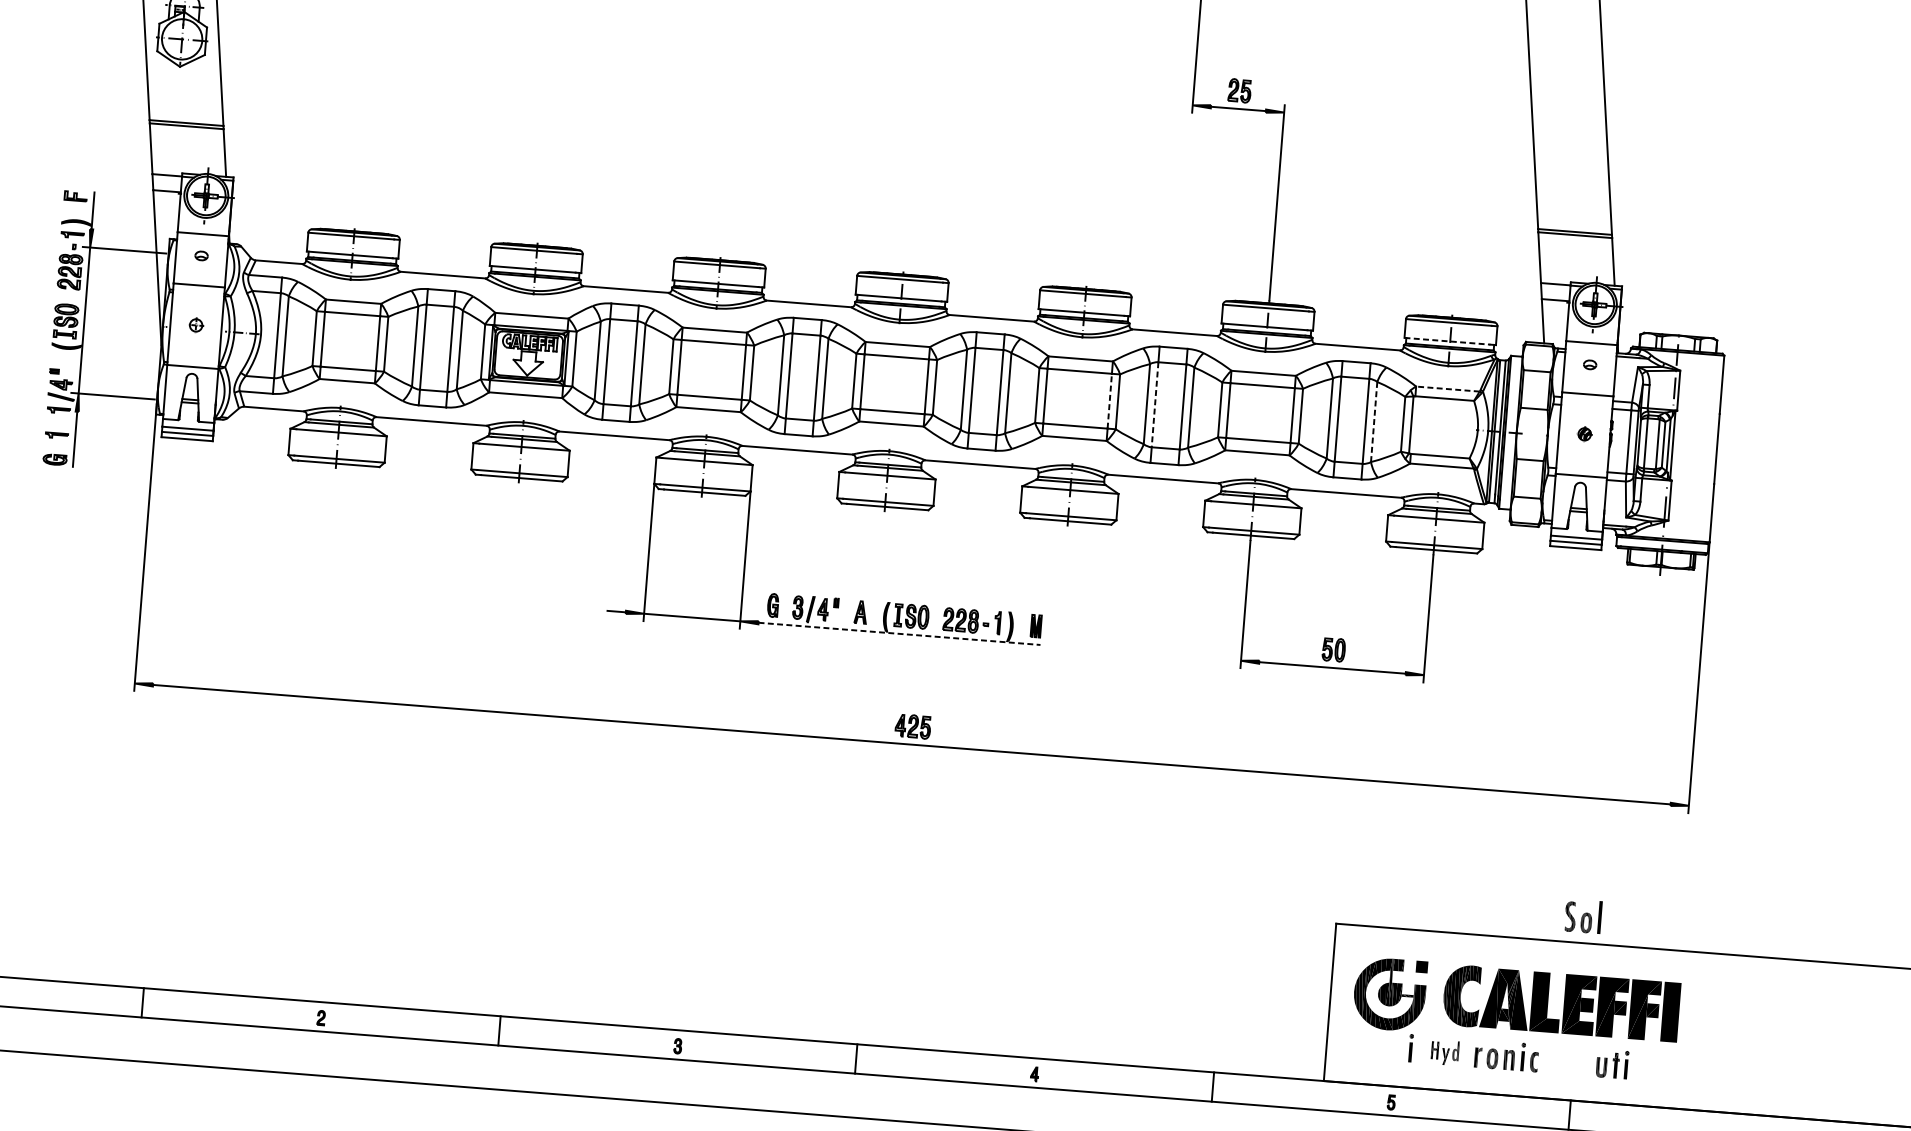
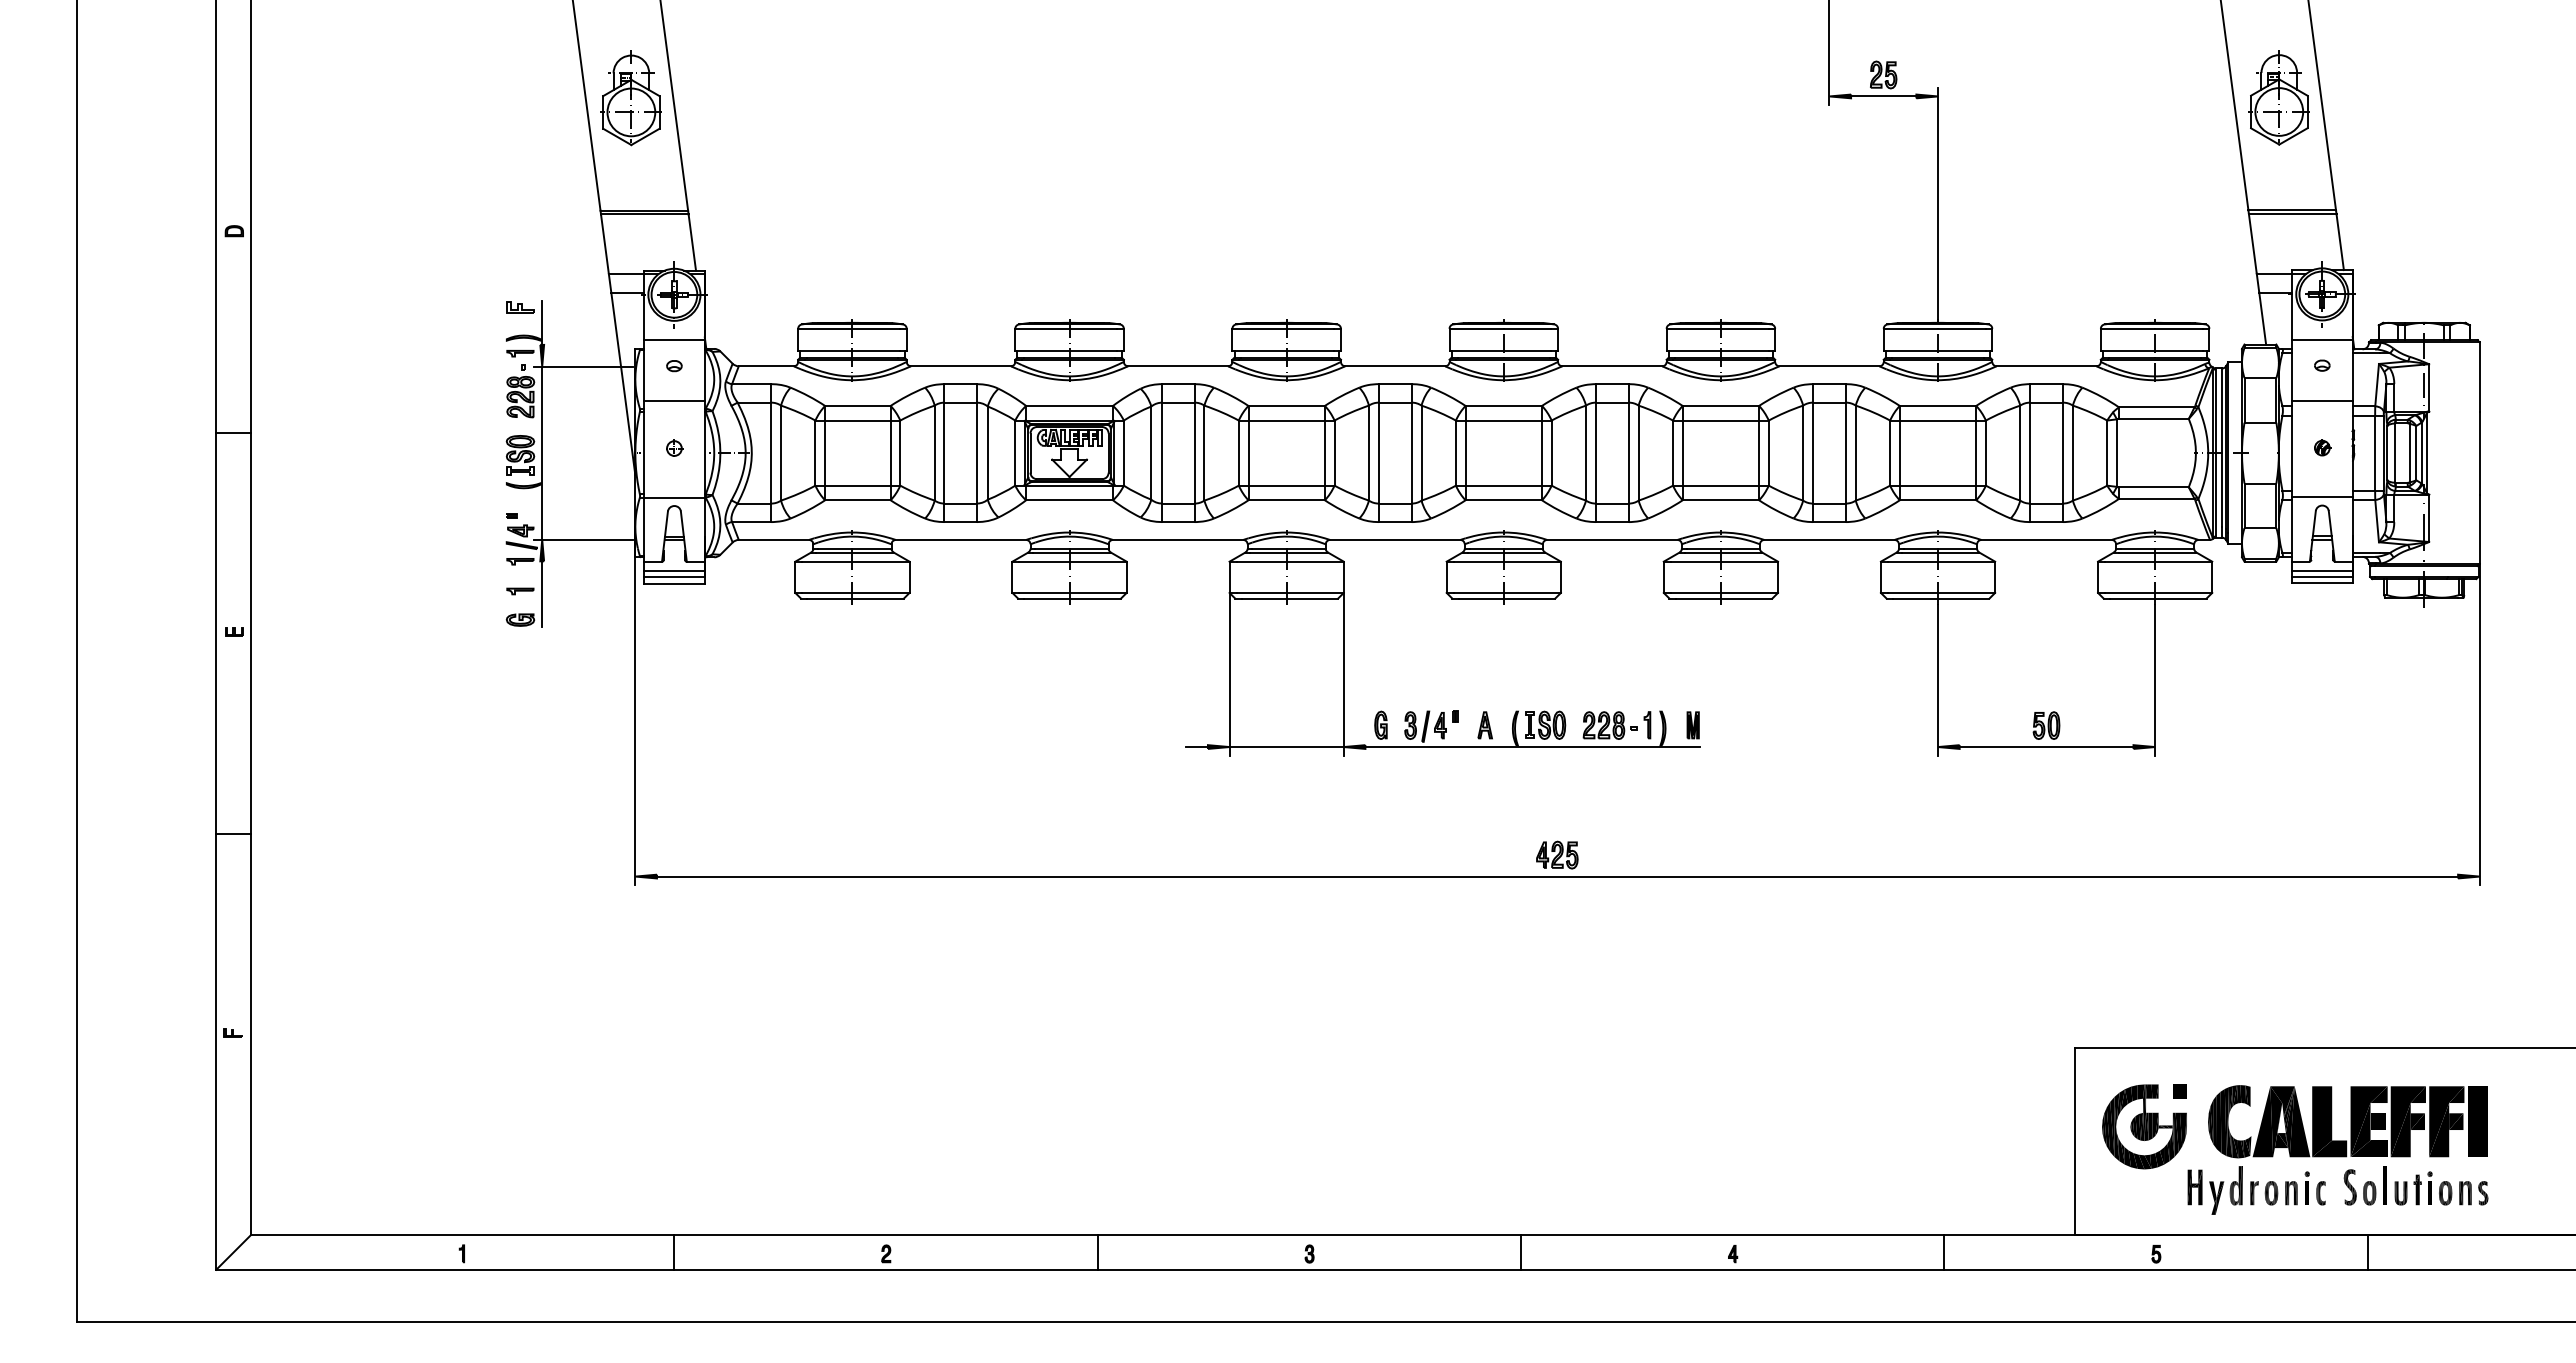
part: (1571, 136) -> (2278, 97), added
line: (1447, 341) -> (2151, 351), dashed -> solid
line: (1447, 389) -> (2156, 407), dashed -> solid
line: (1110, 401) -> (1759, 453), dashed -> solid
line: (1154, 405) -> (1812, 453), dashed -> solid
line: (1373, 422) -> (2072, 453), dashed -> solid
line: (900, 634) -> (1533, 747), dashed -> solid
part: (1582, 916) -> (2364, 1185), moved
part: (1410, 1047) -> (2173, 1187), removed
part: (1444, 1052) -> (2214, 1190), size x1.67
part: (1654, 1071) -> (2463, 1193), added

